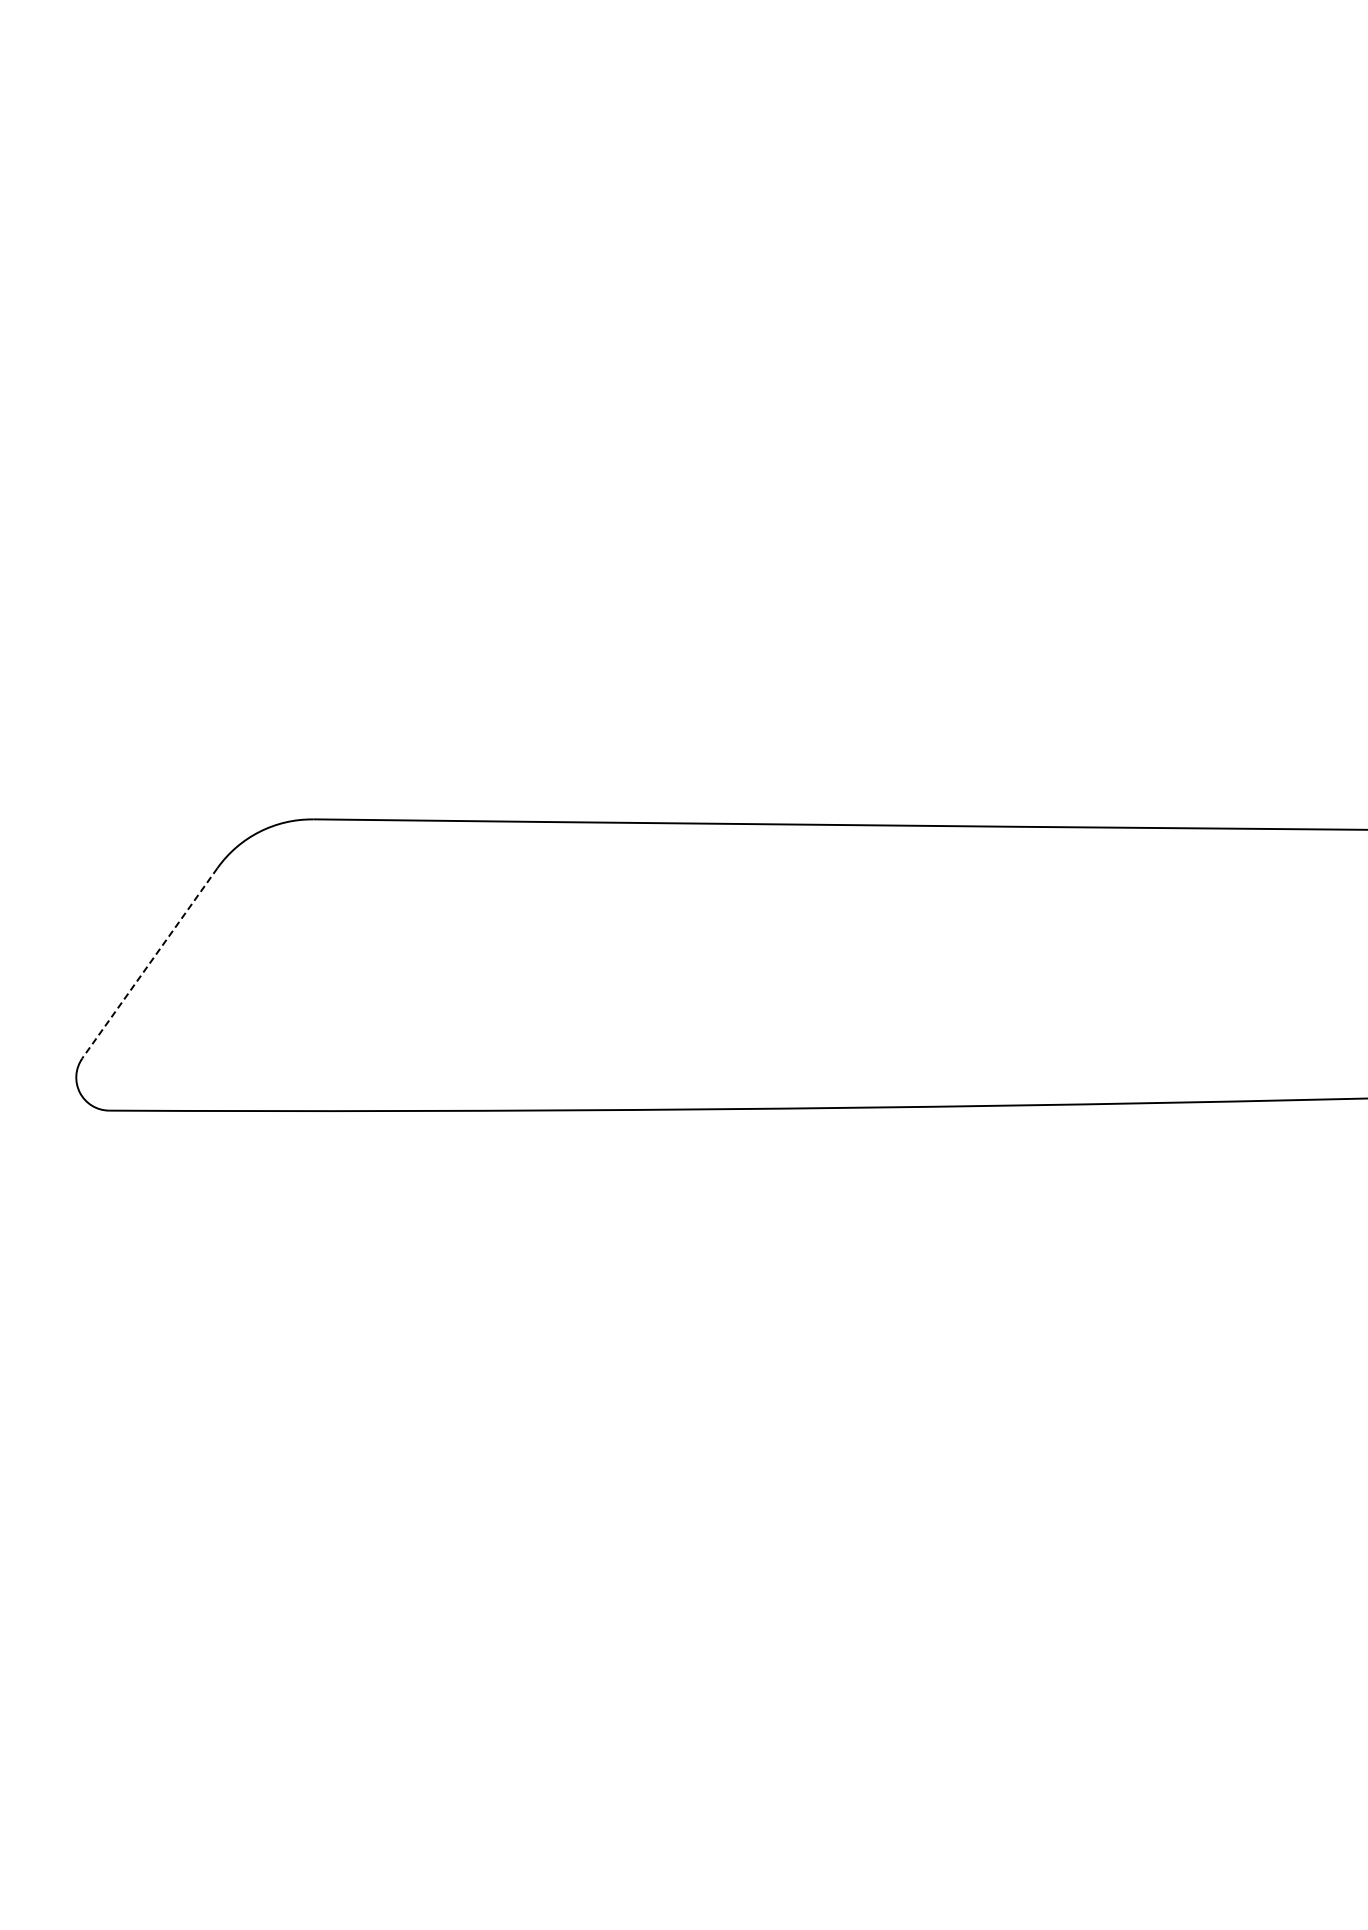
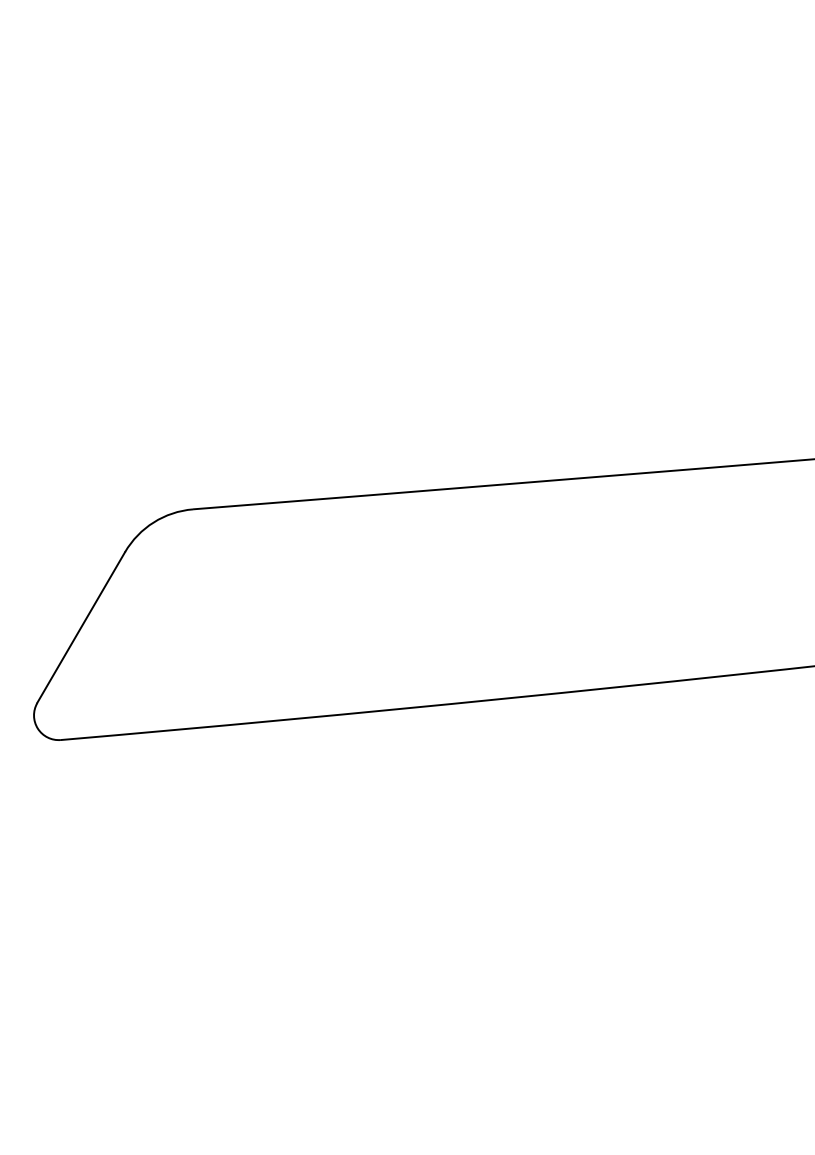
line: (149, 963) -> (80, 627), dashed -> solid

